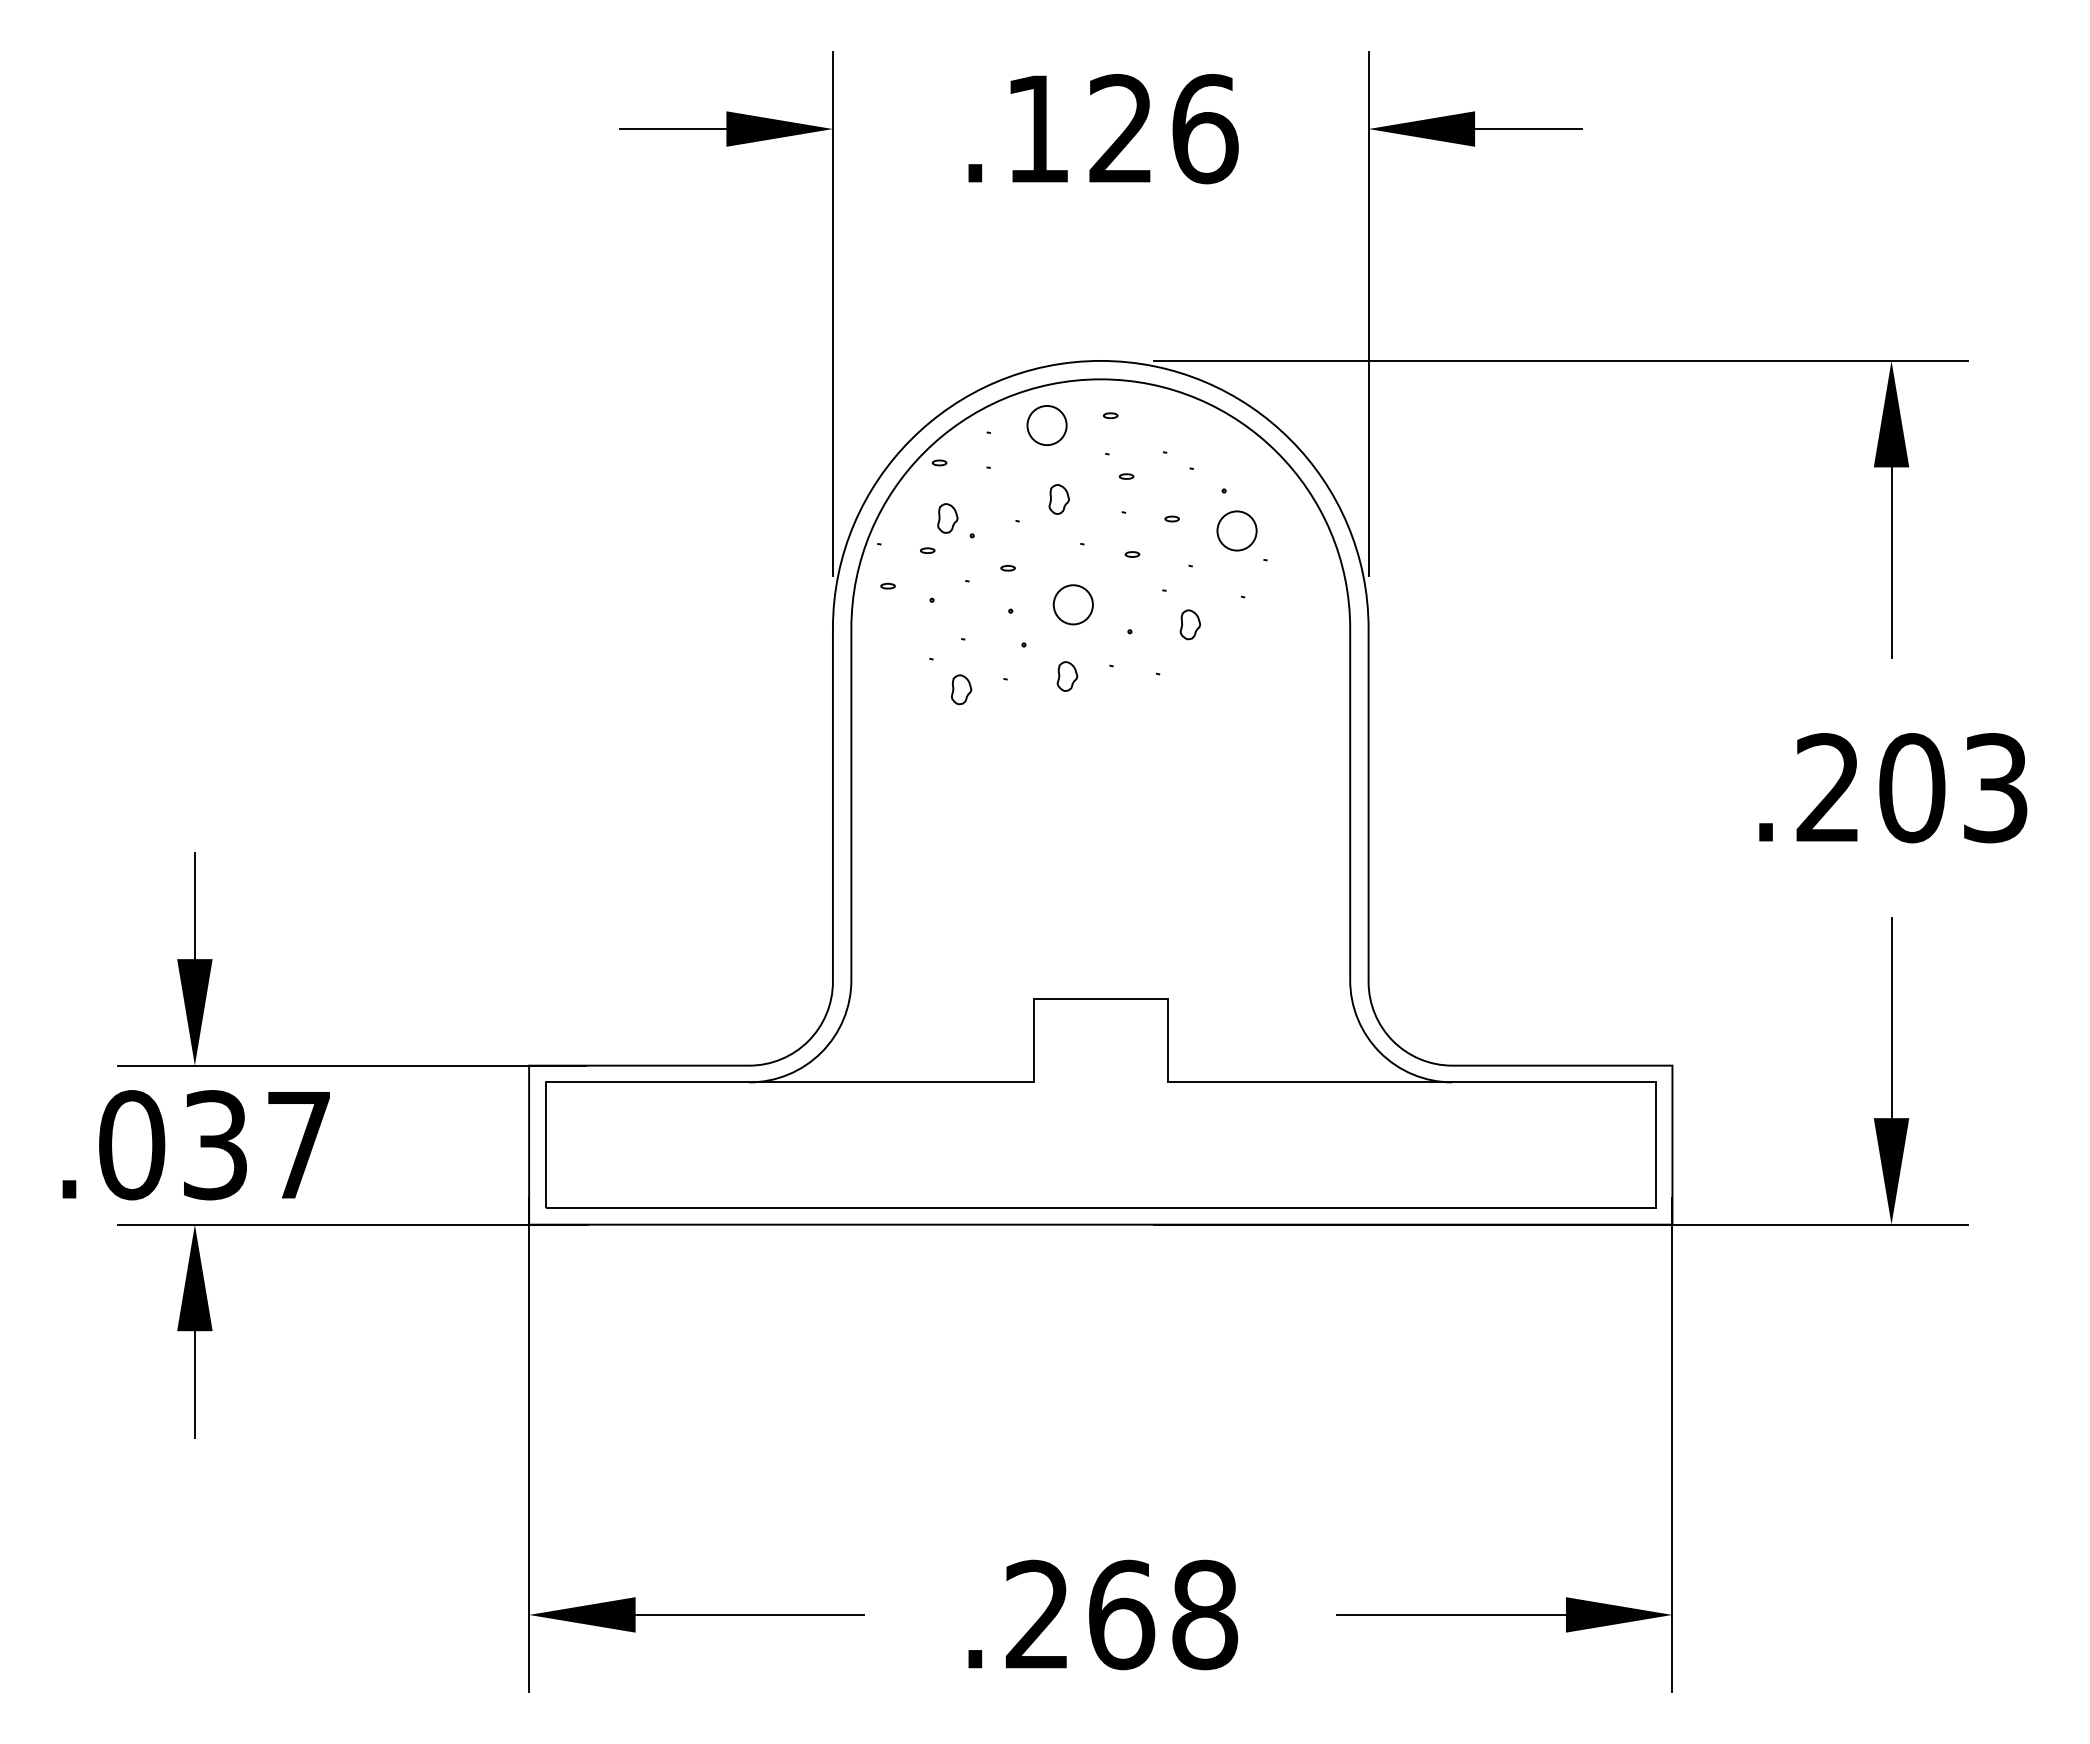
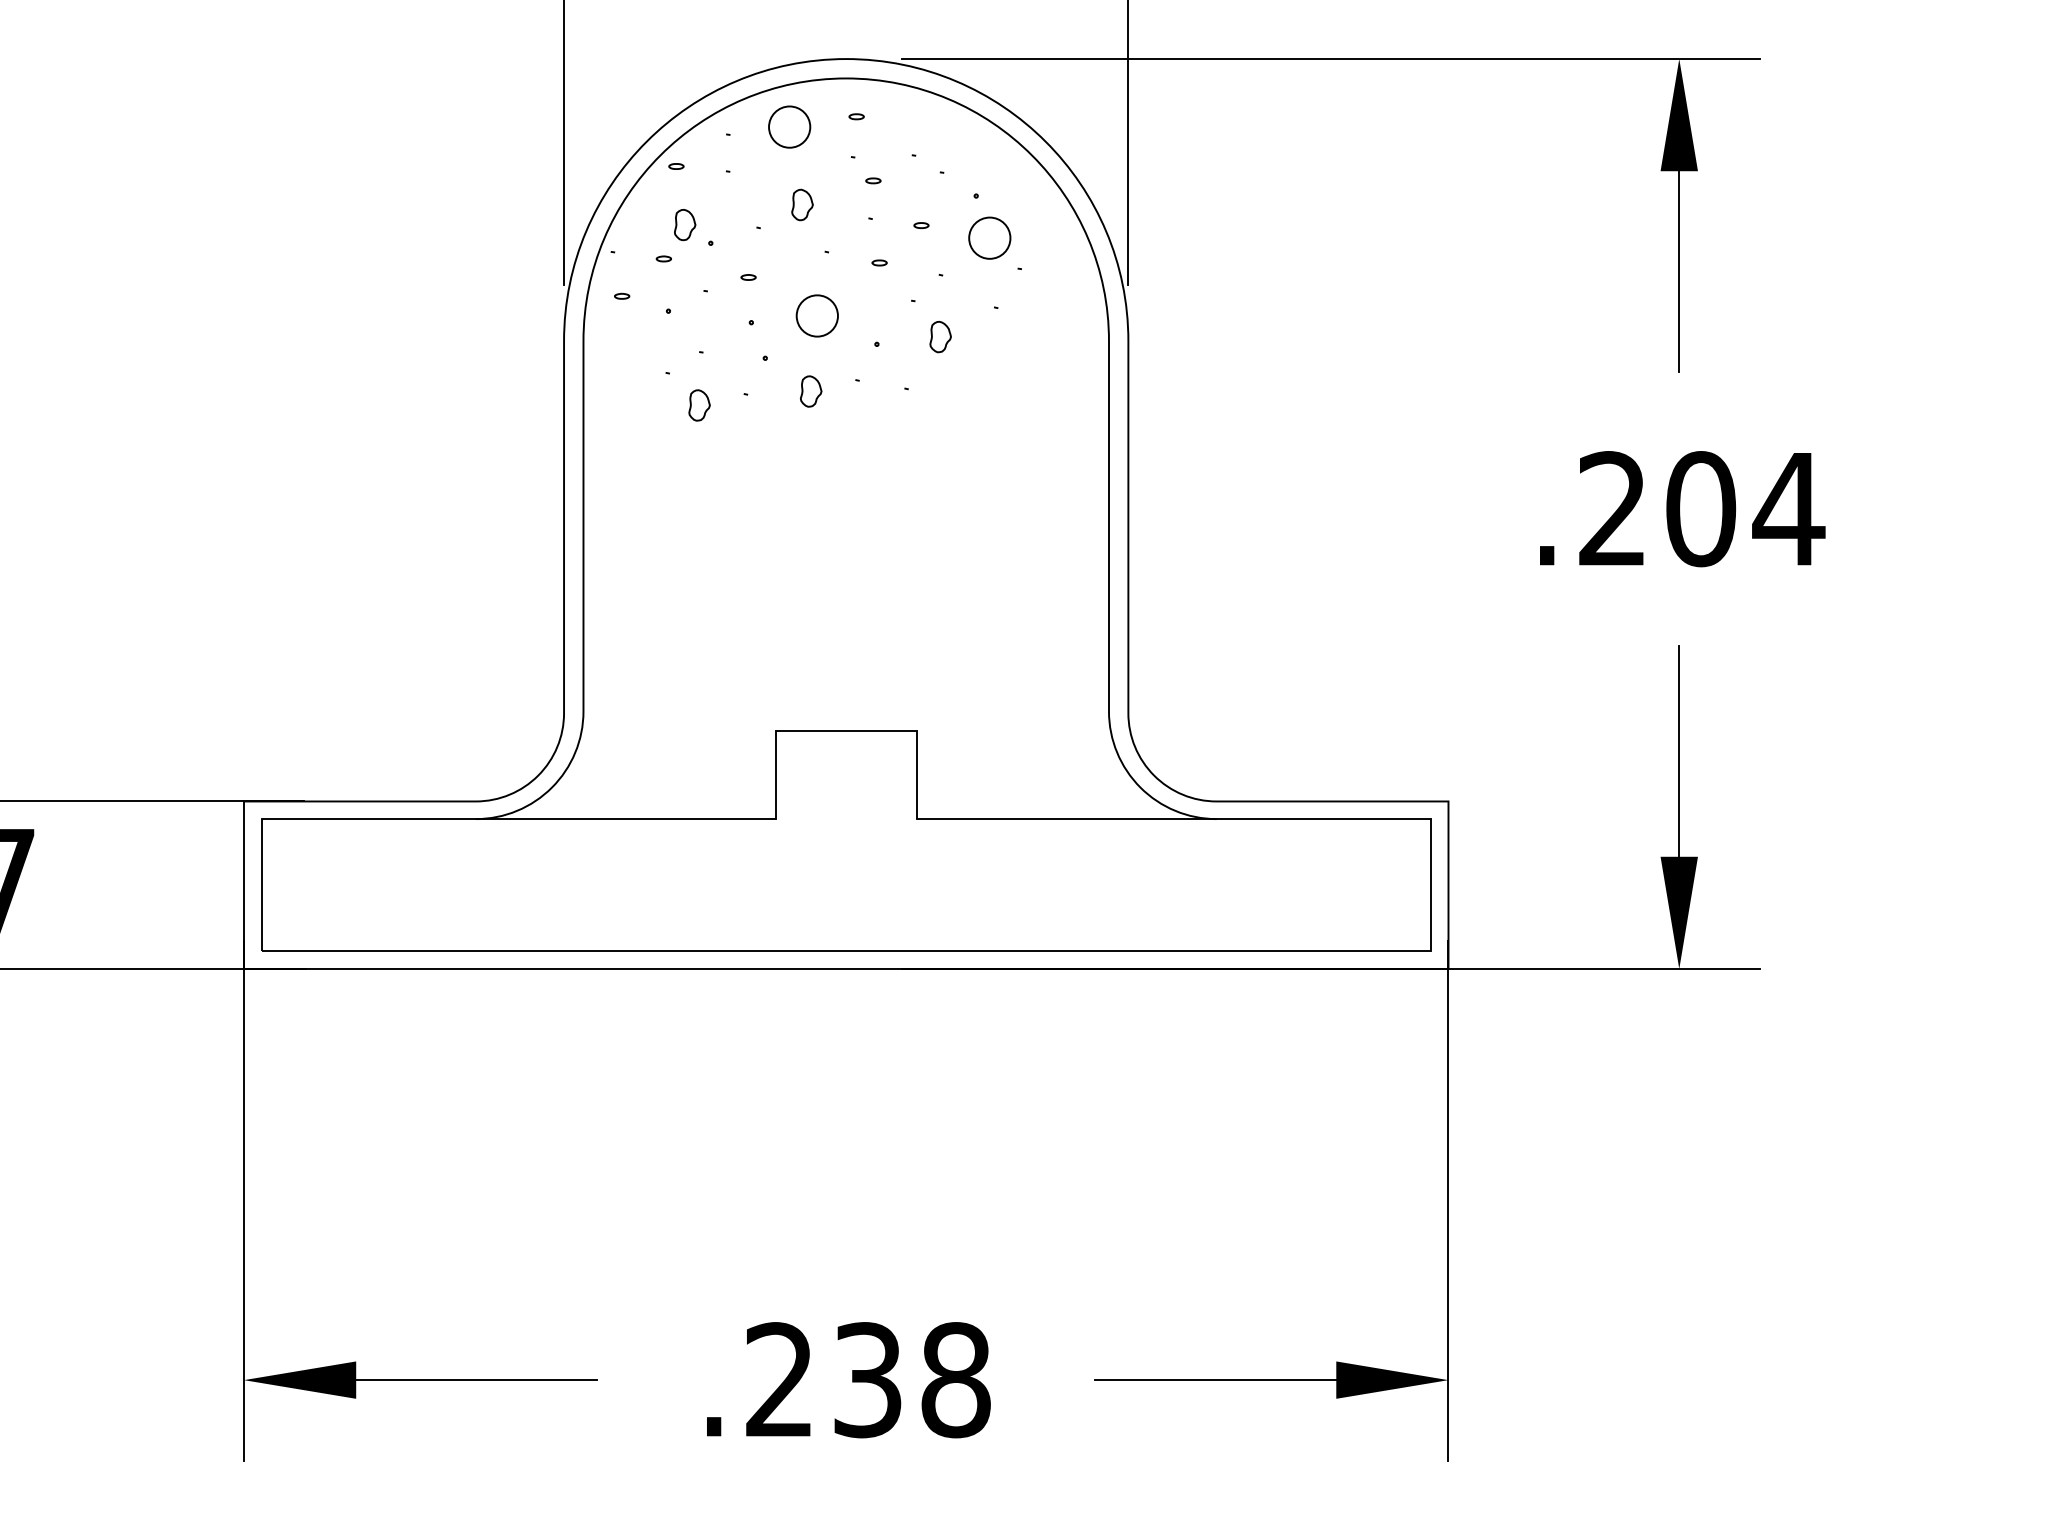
text: (1995, 788) -> (1788, 509), .203 -> .204
text: (1122, 1614) -> (869, 1379), .268 -> .238

